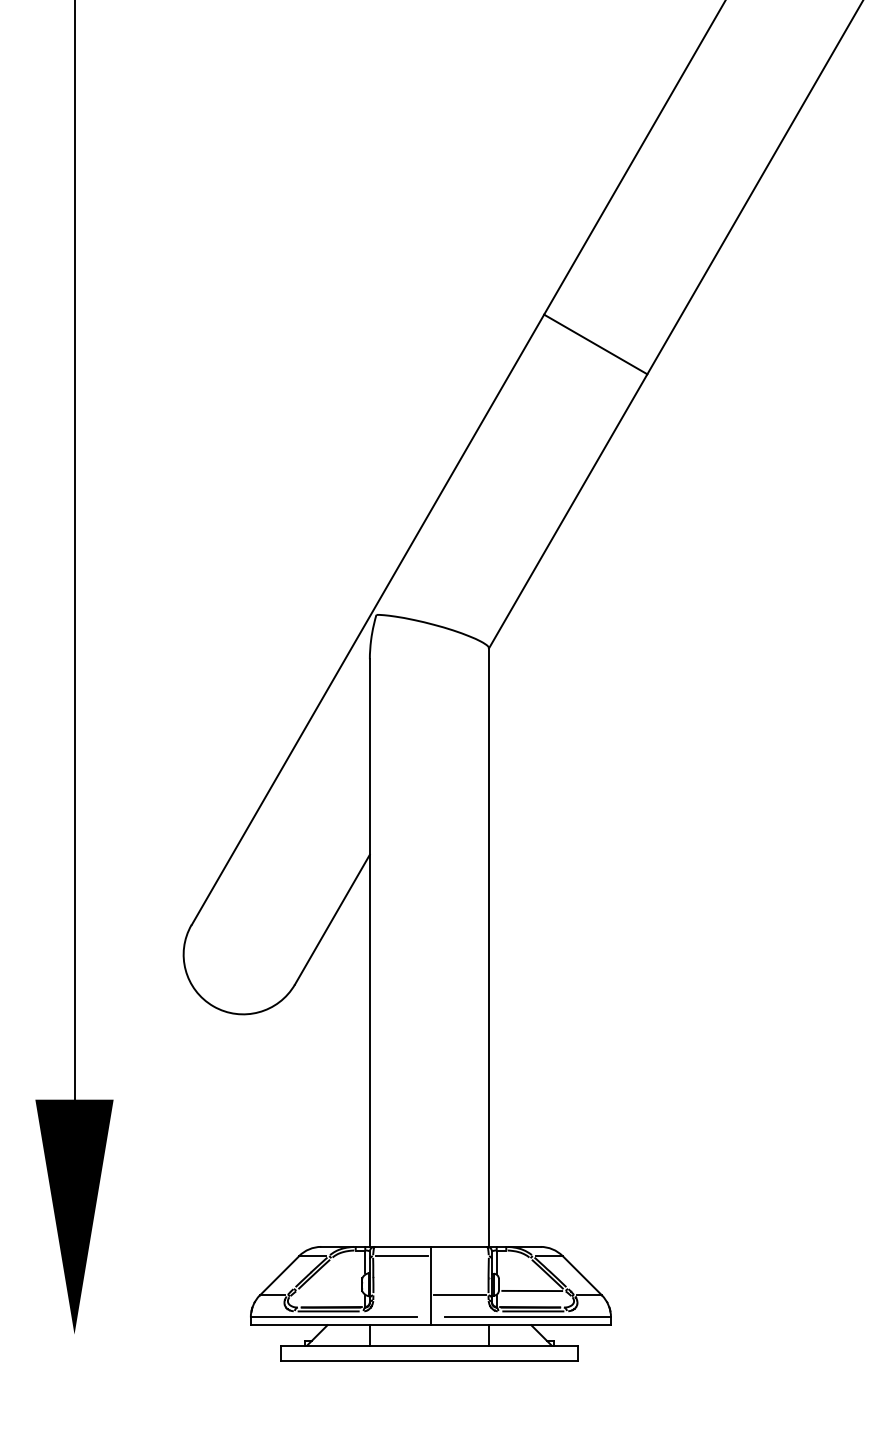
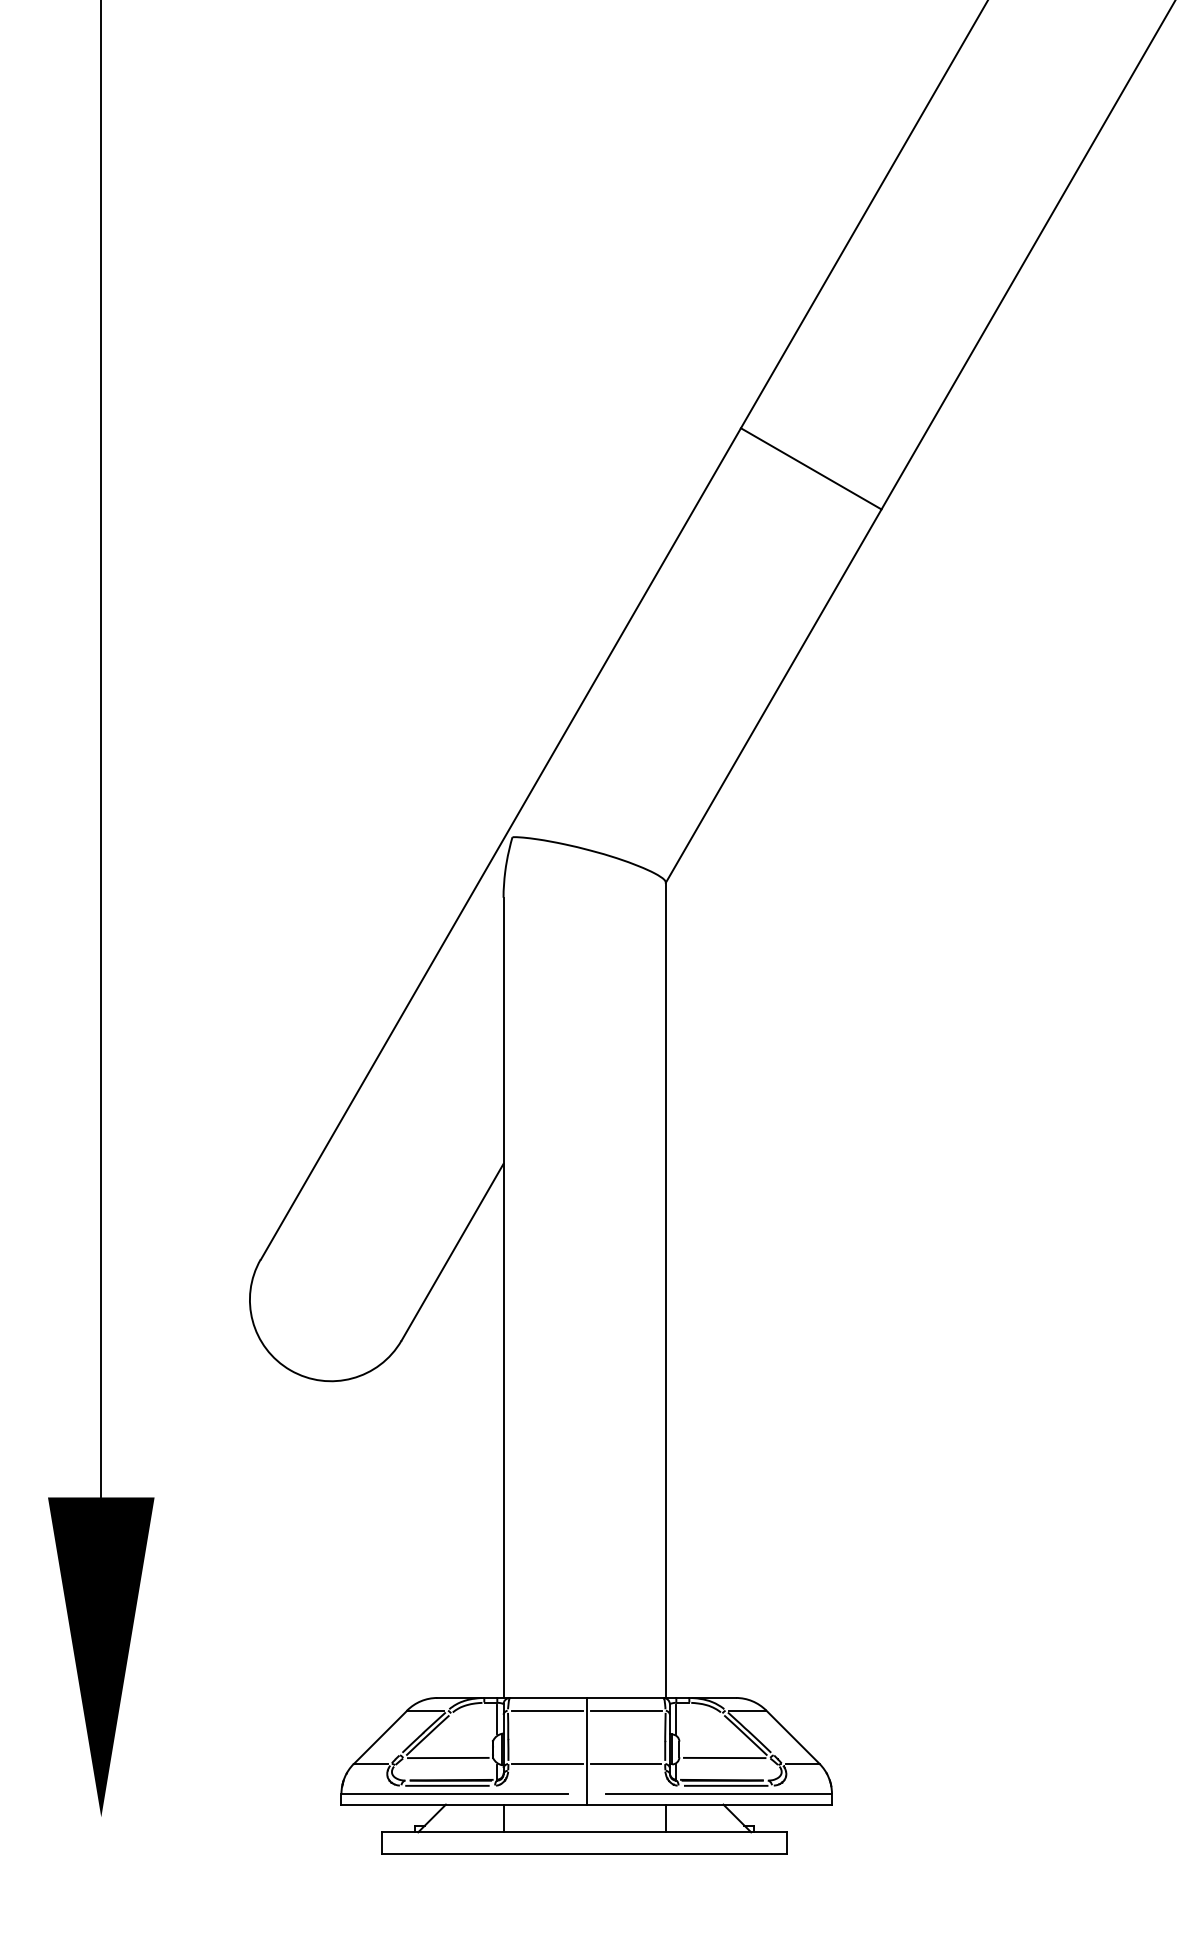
line: (459, 1256) -> (625, 1710), added
line: (328, 1290) -> (447, 1757), added
line: (402, 1295) -> (547, 1763), added

